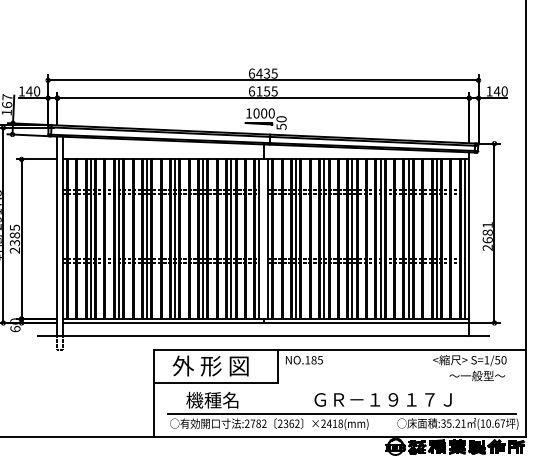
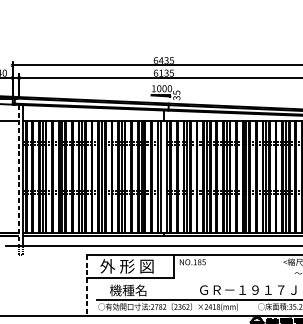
text: (267, 90) -> (166, 72), 6155 -> 6135
text: (281, 122) -> (176, 95), 50 -> 35
line: (57, 236) -> (19, 175), solid -> dashed
line: (154, 393) -> (87, 285), solid -> dashed

